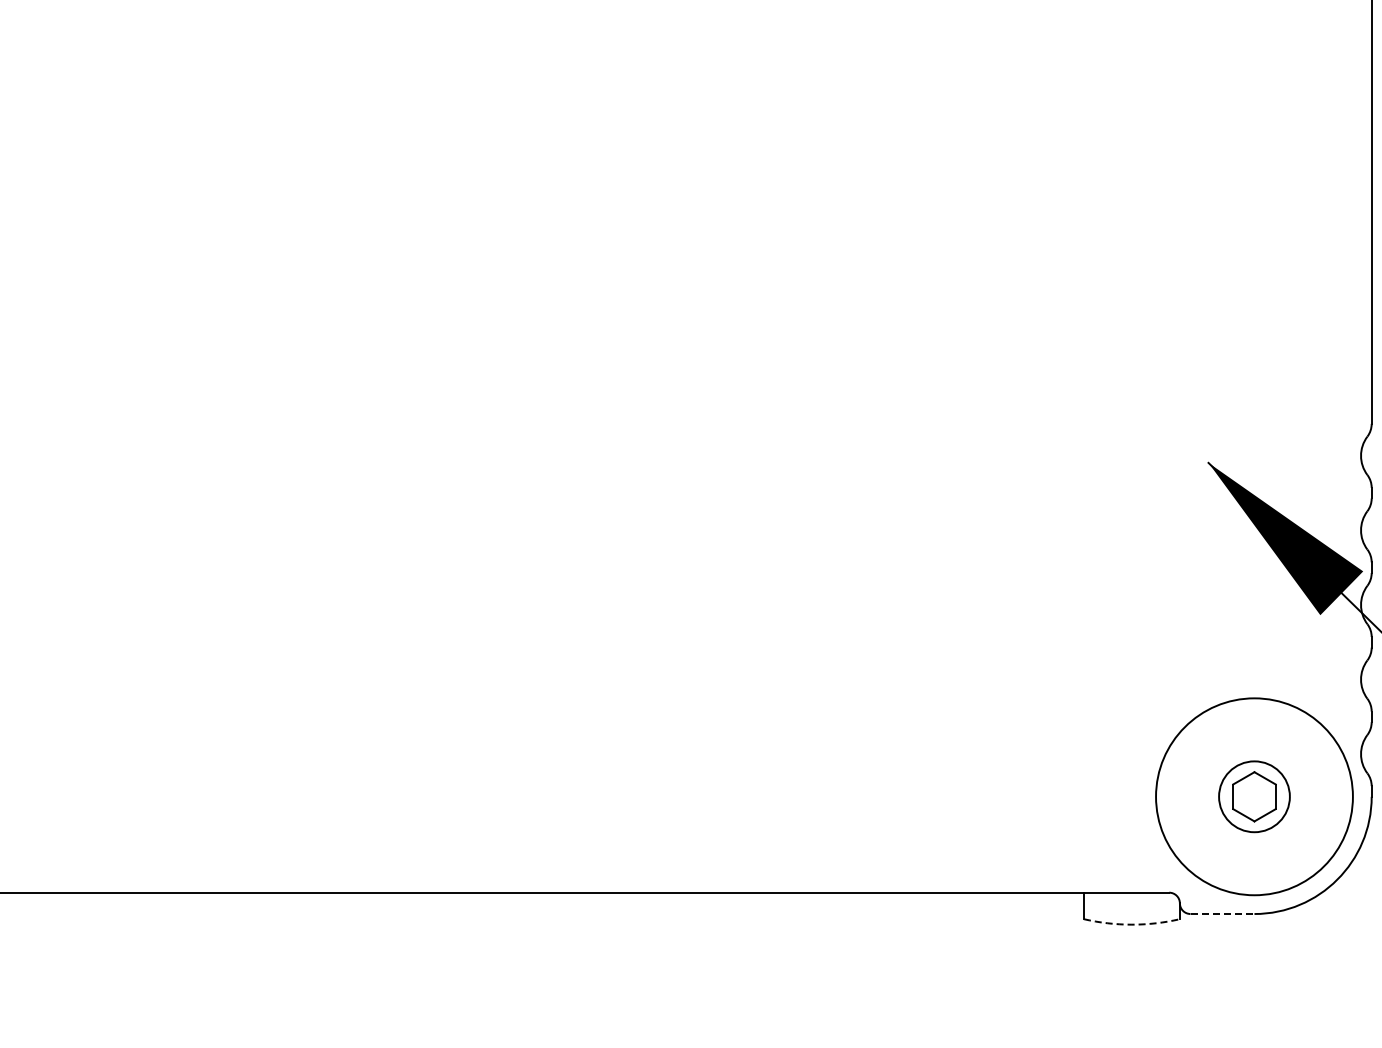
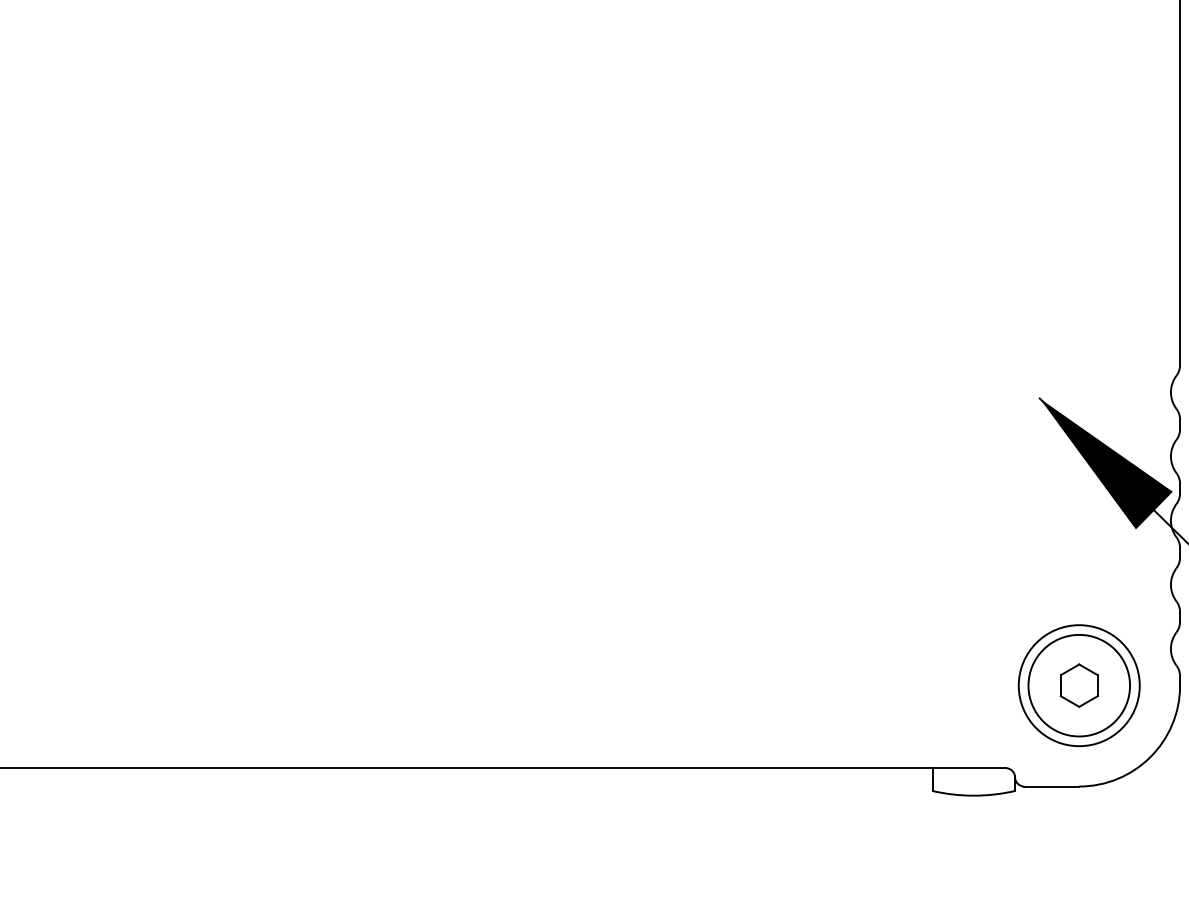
circle: (1254, 796) -> (1079, 685), size x0.71
circle: (1254, 796) -> (1079, 685), size x1.67
line: (1222, 914) -> (1051, 786), dashed -> solid
arc: (1131, 924) -> (973, 795), dashed -> solid

